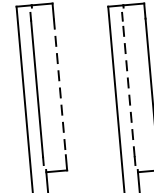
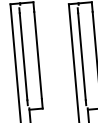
line: (60, 87) -> (38, 55), dashed -> solid
line: (127, 88) -> (81, 56), dashed -> solid

